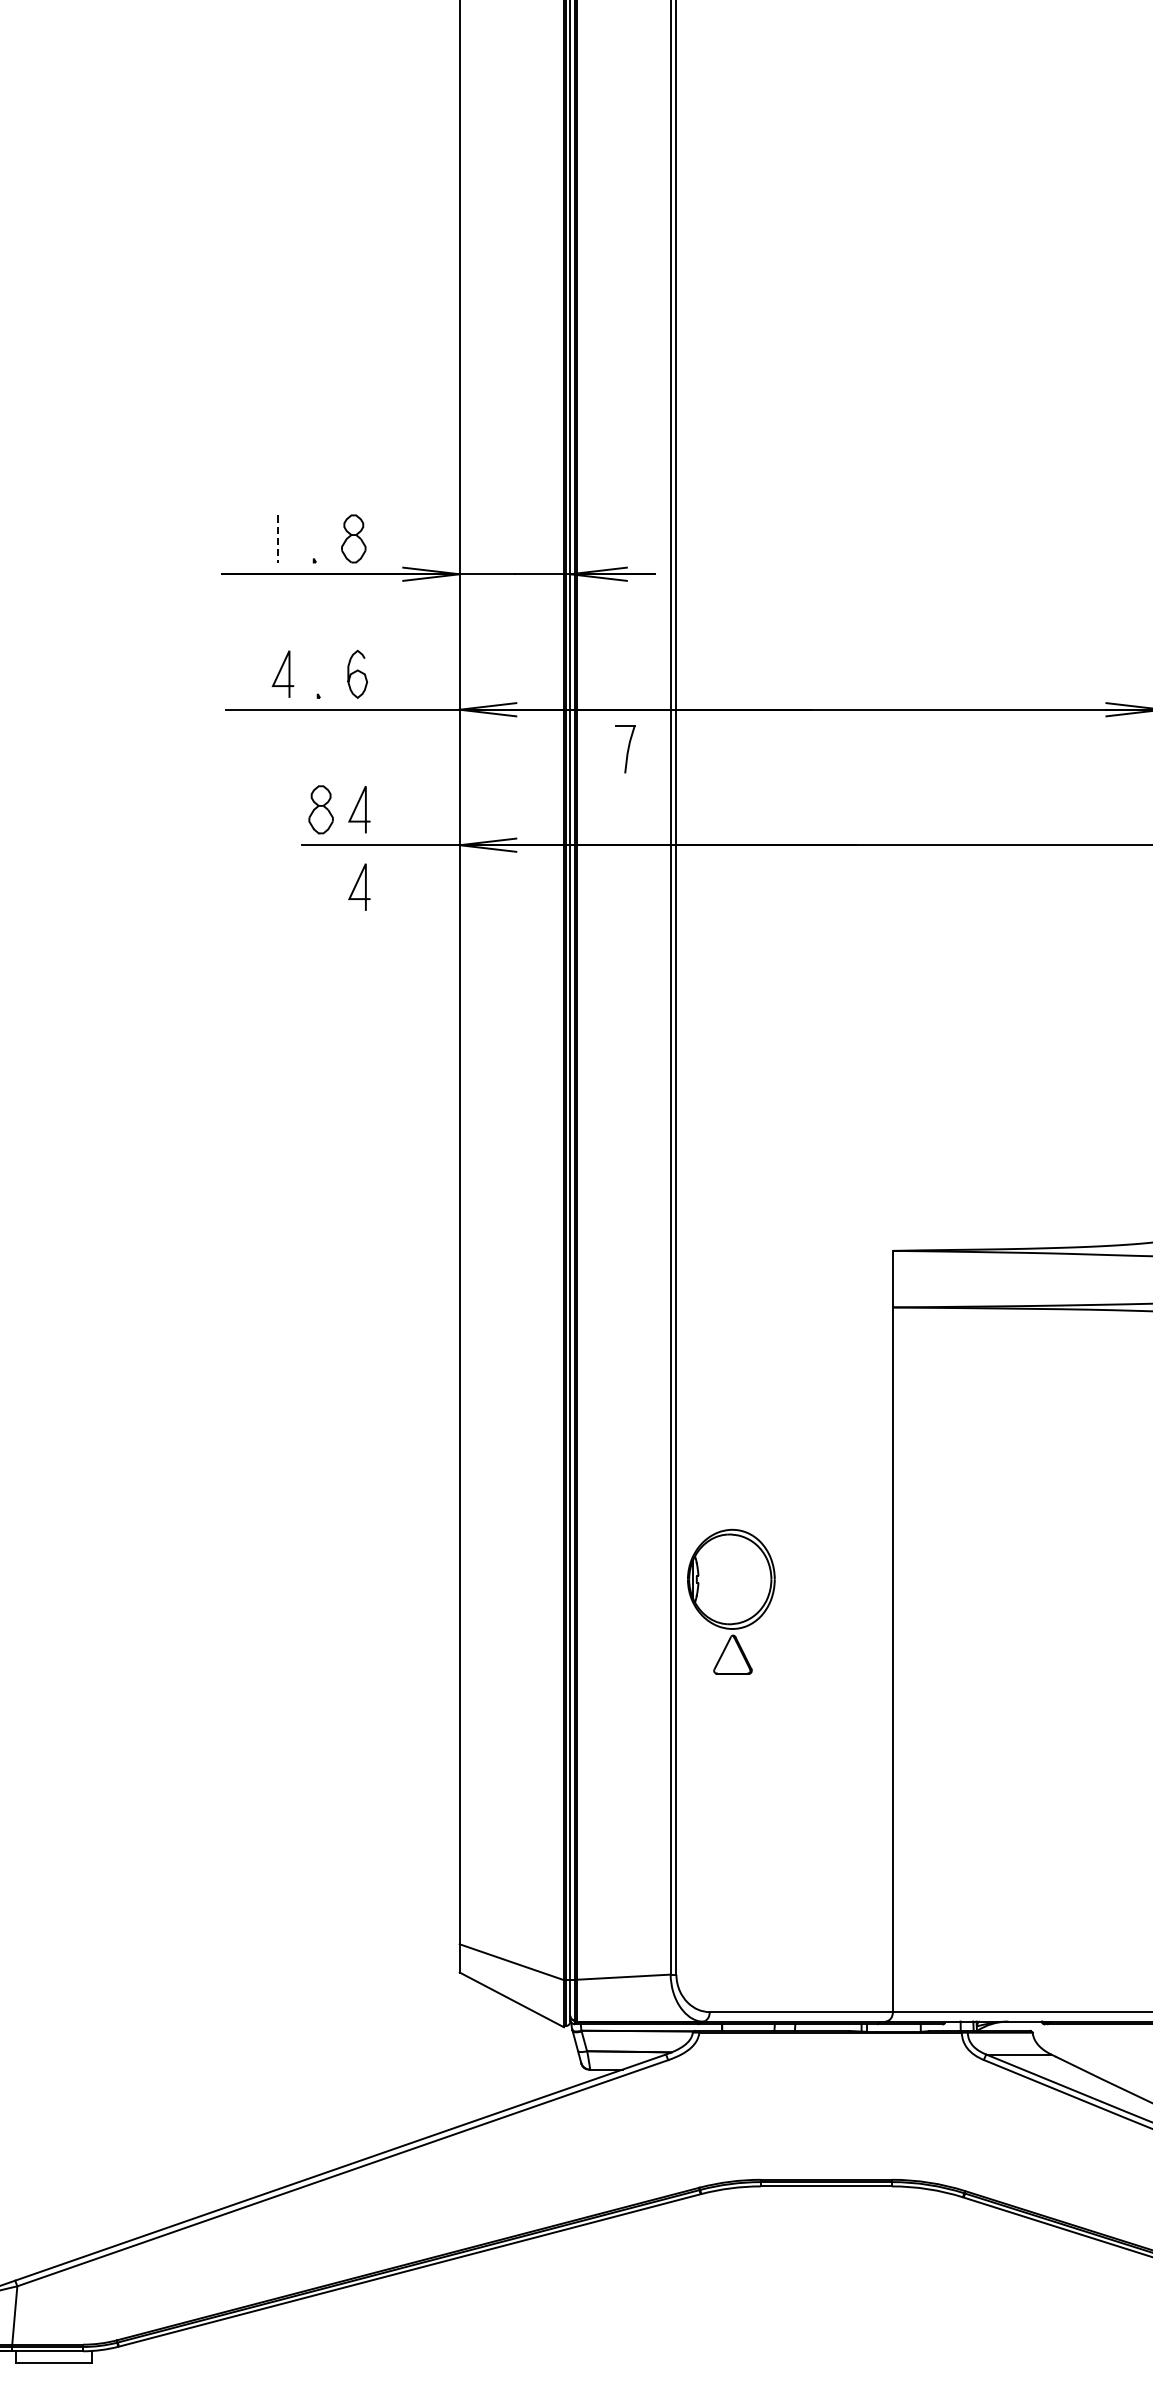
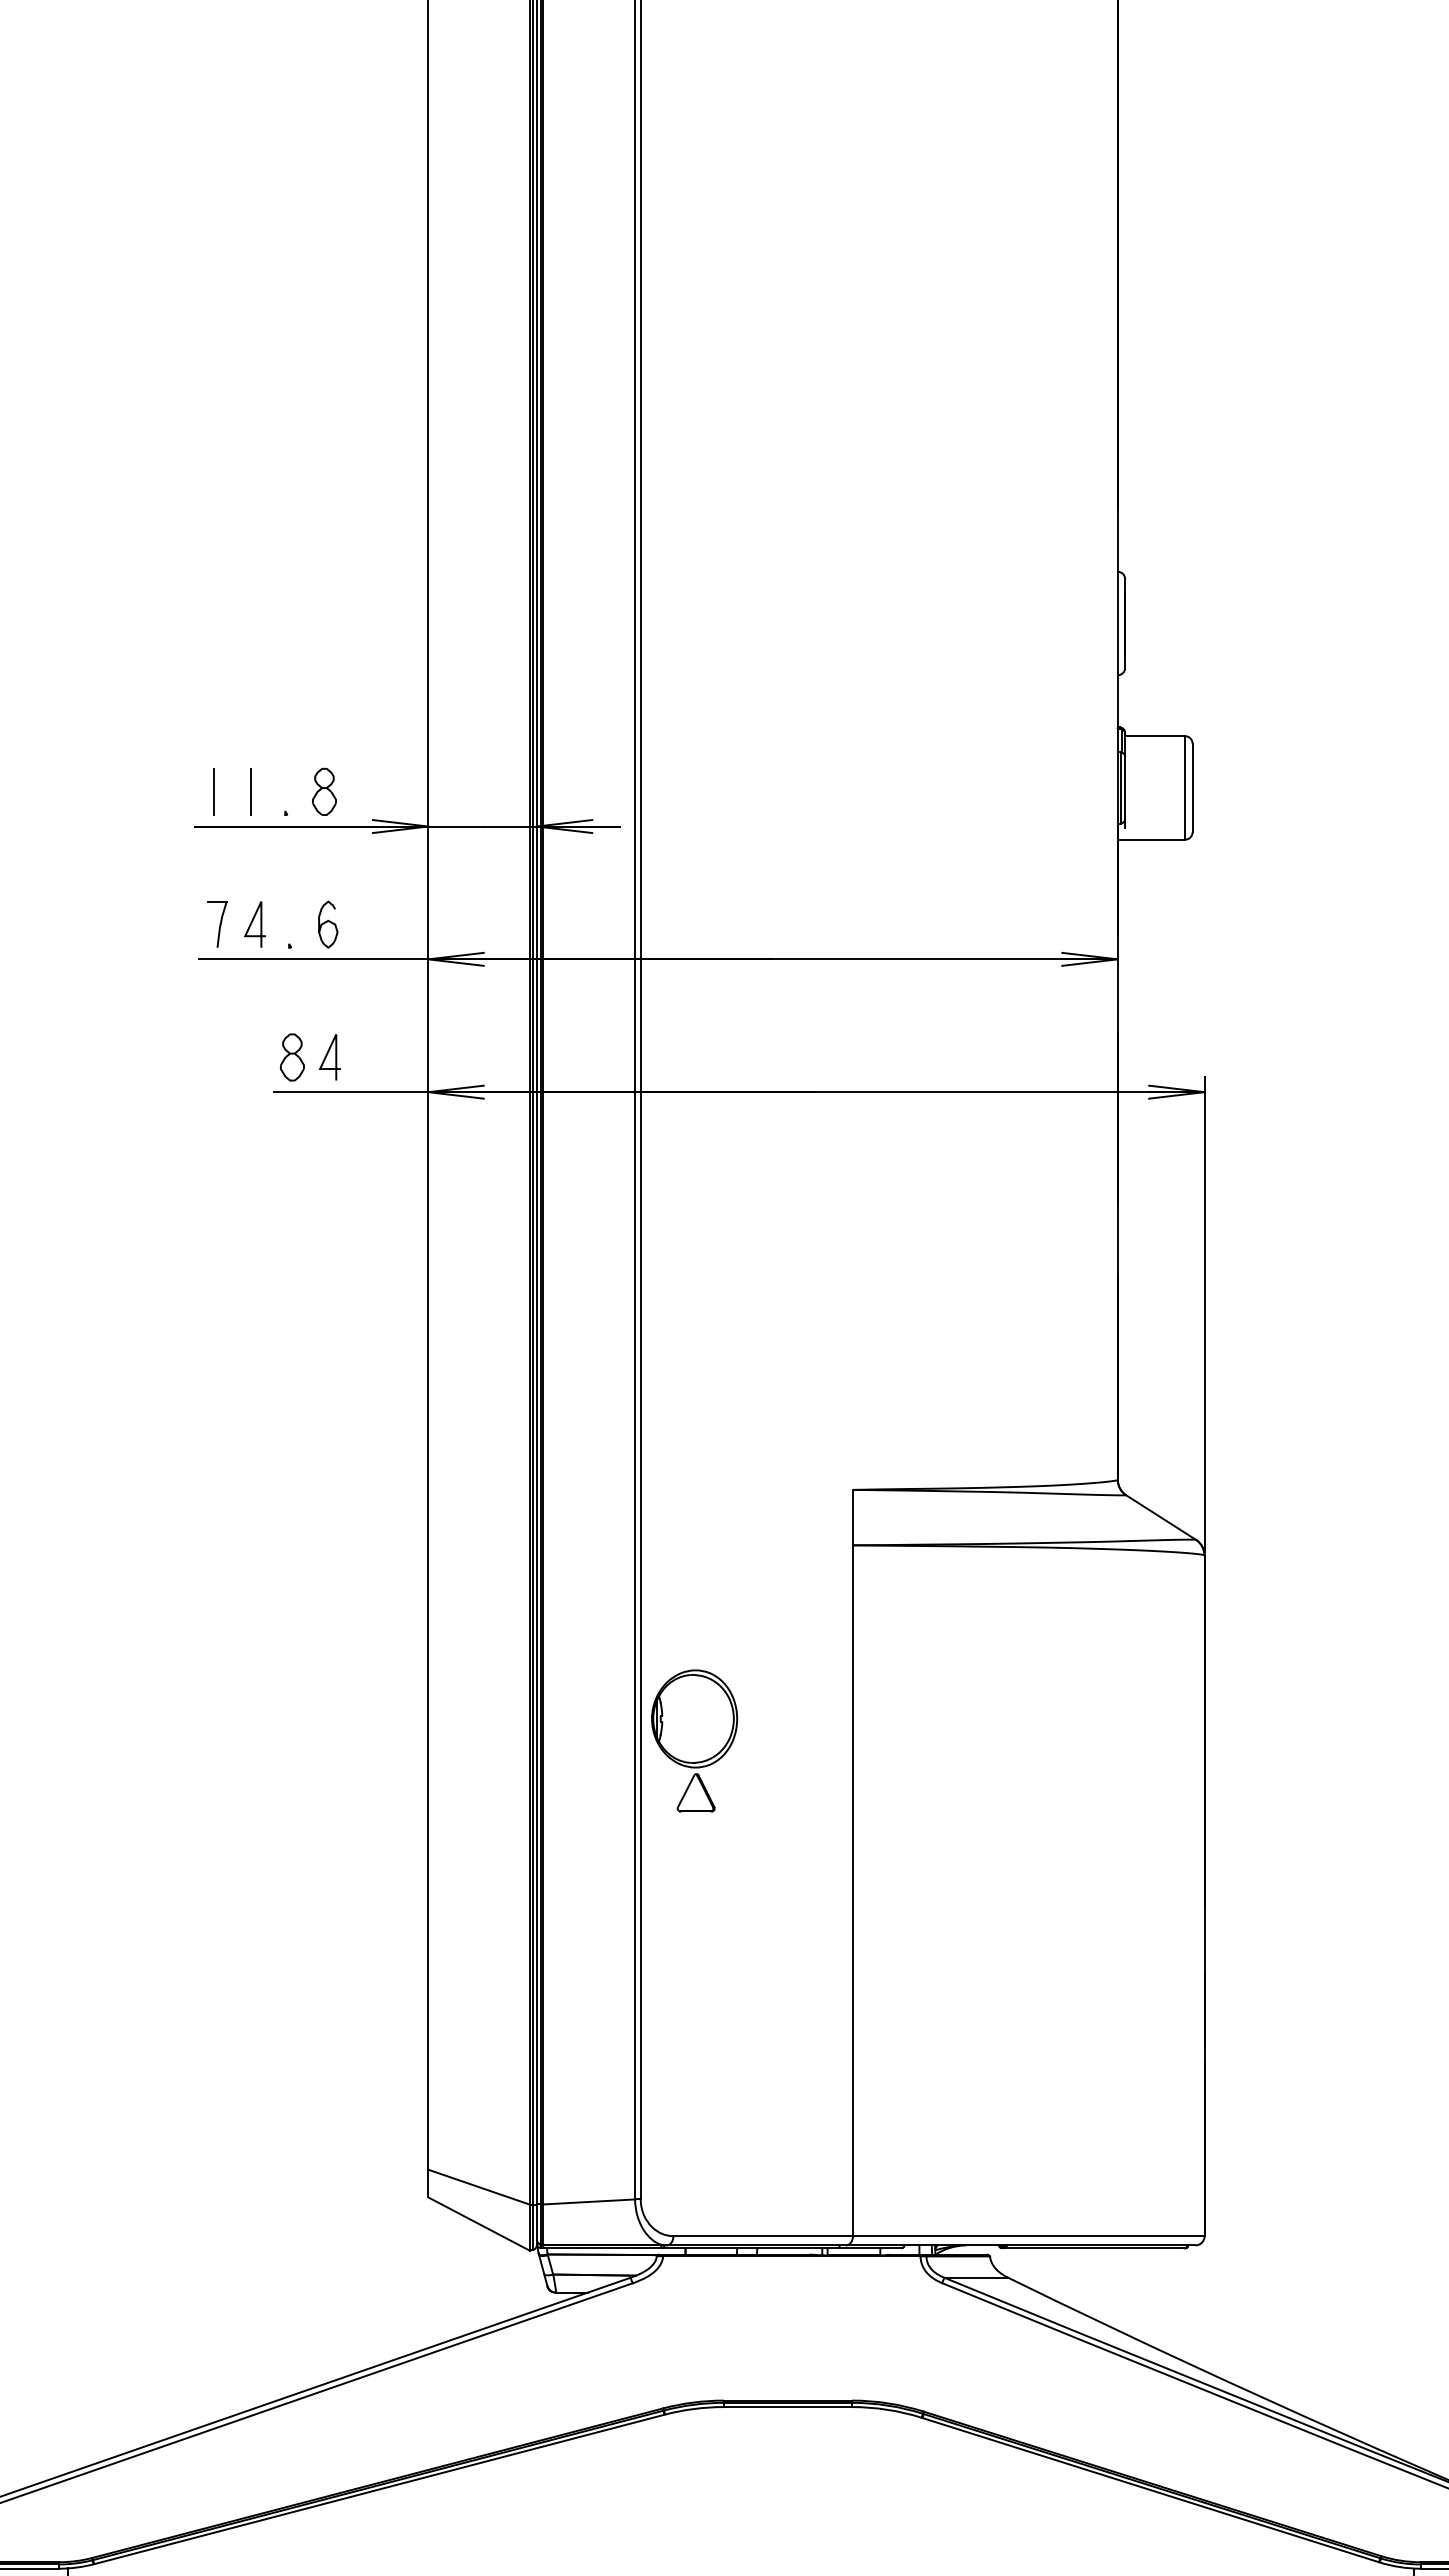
line: (240, 538) -> (213, 791), added
line: (278, 539) -> (250, 792), dashed -> solid
part: (625, 749) -> (217, 924), moved
line: (356, 885) -> (327, 1131), removed
part: (731, 1601) -> (694, 1740), moved

